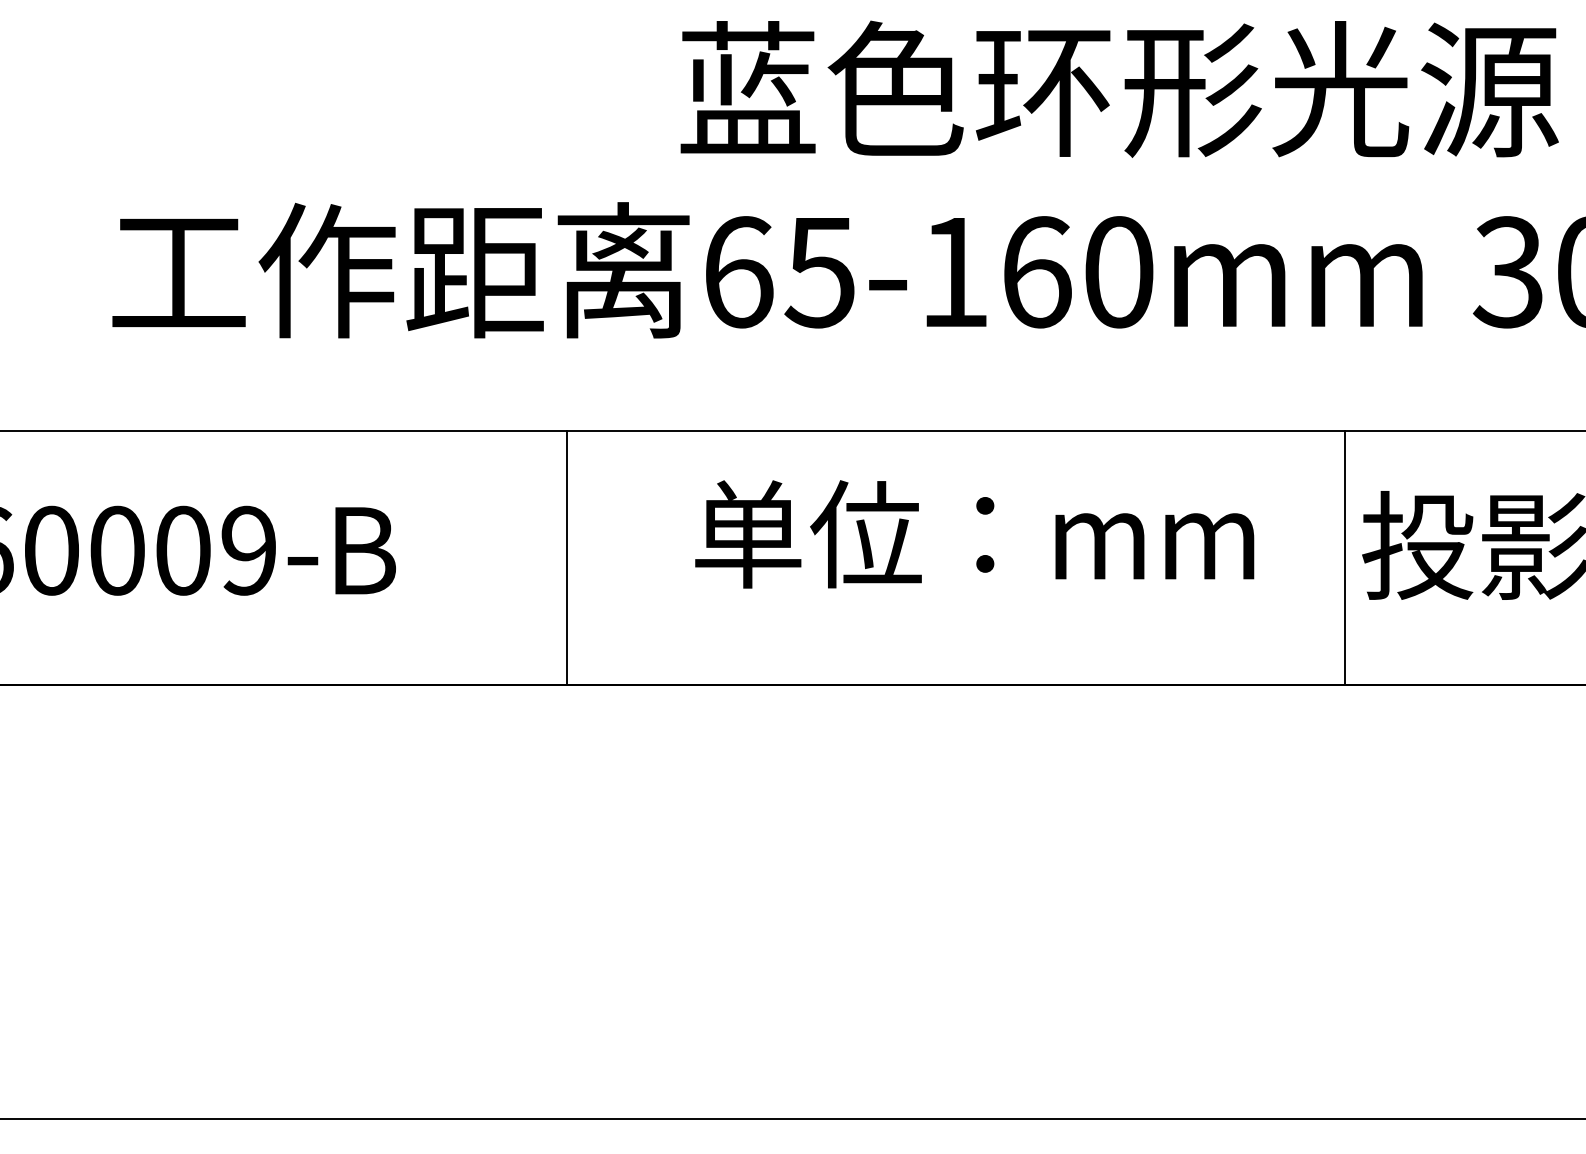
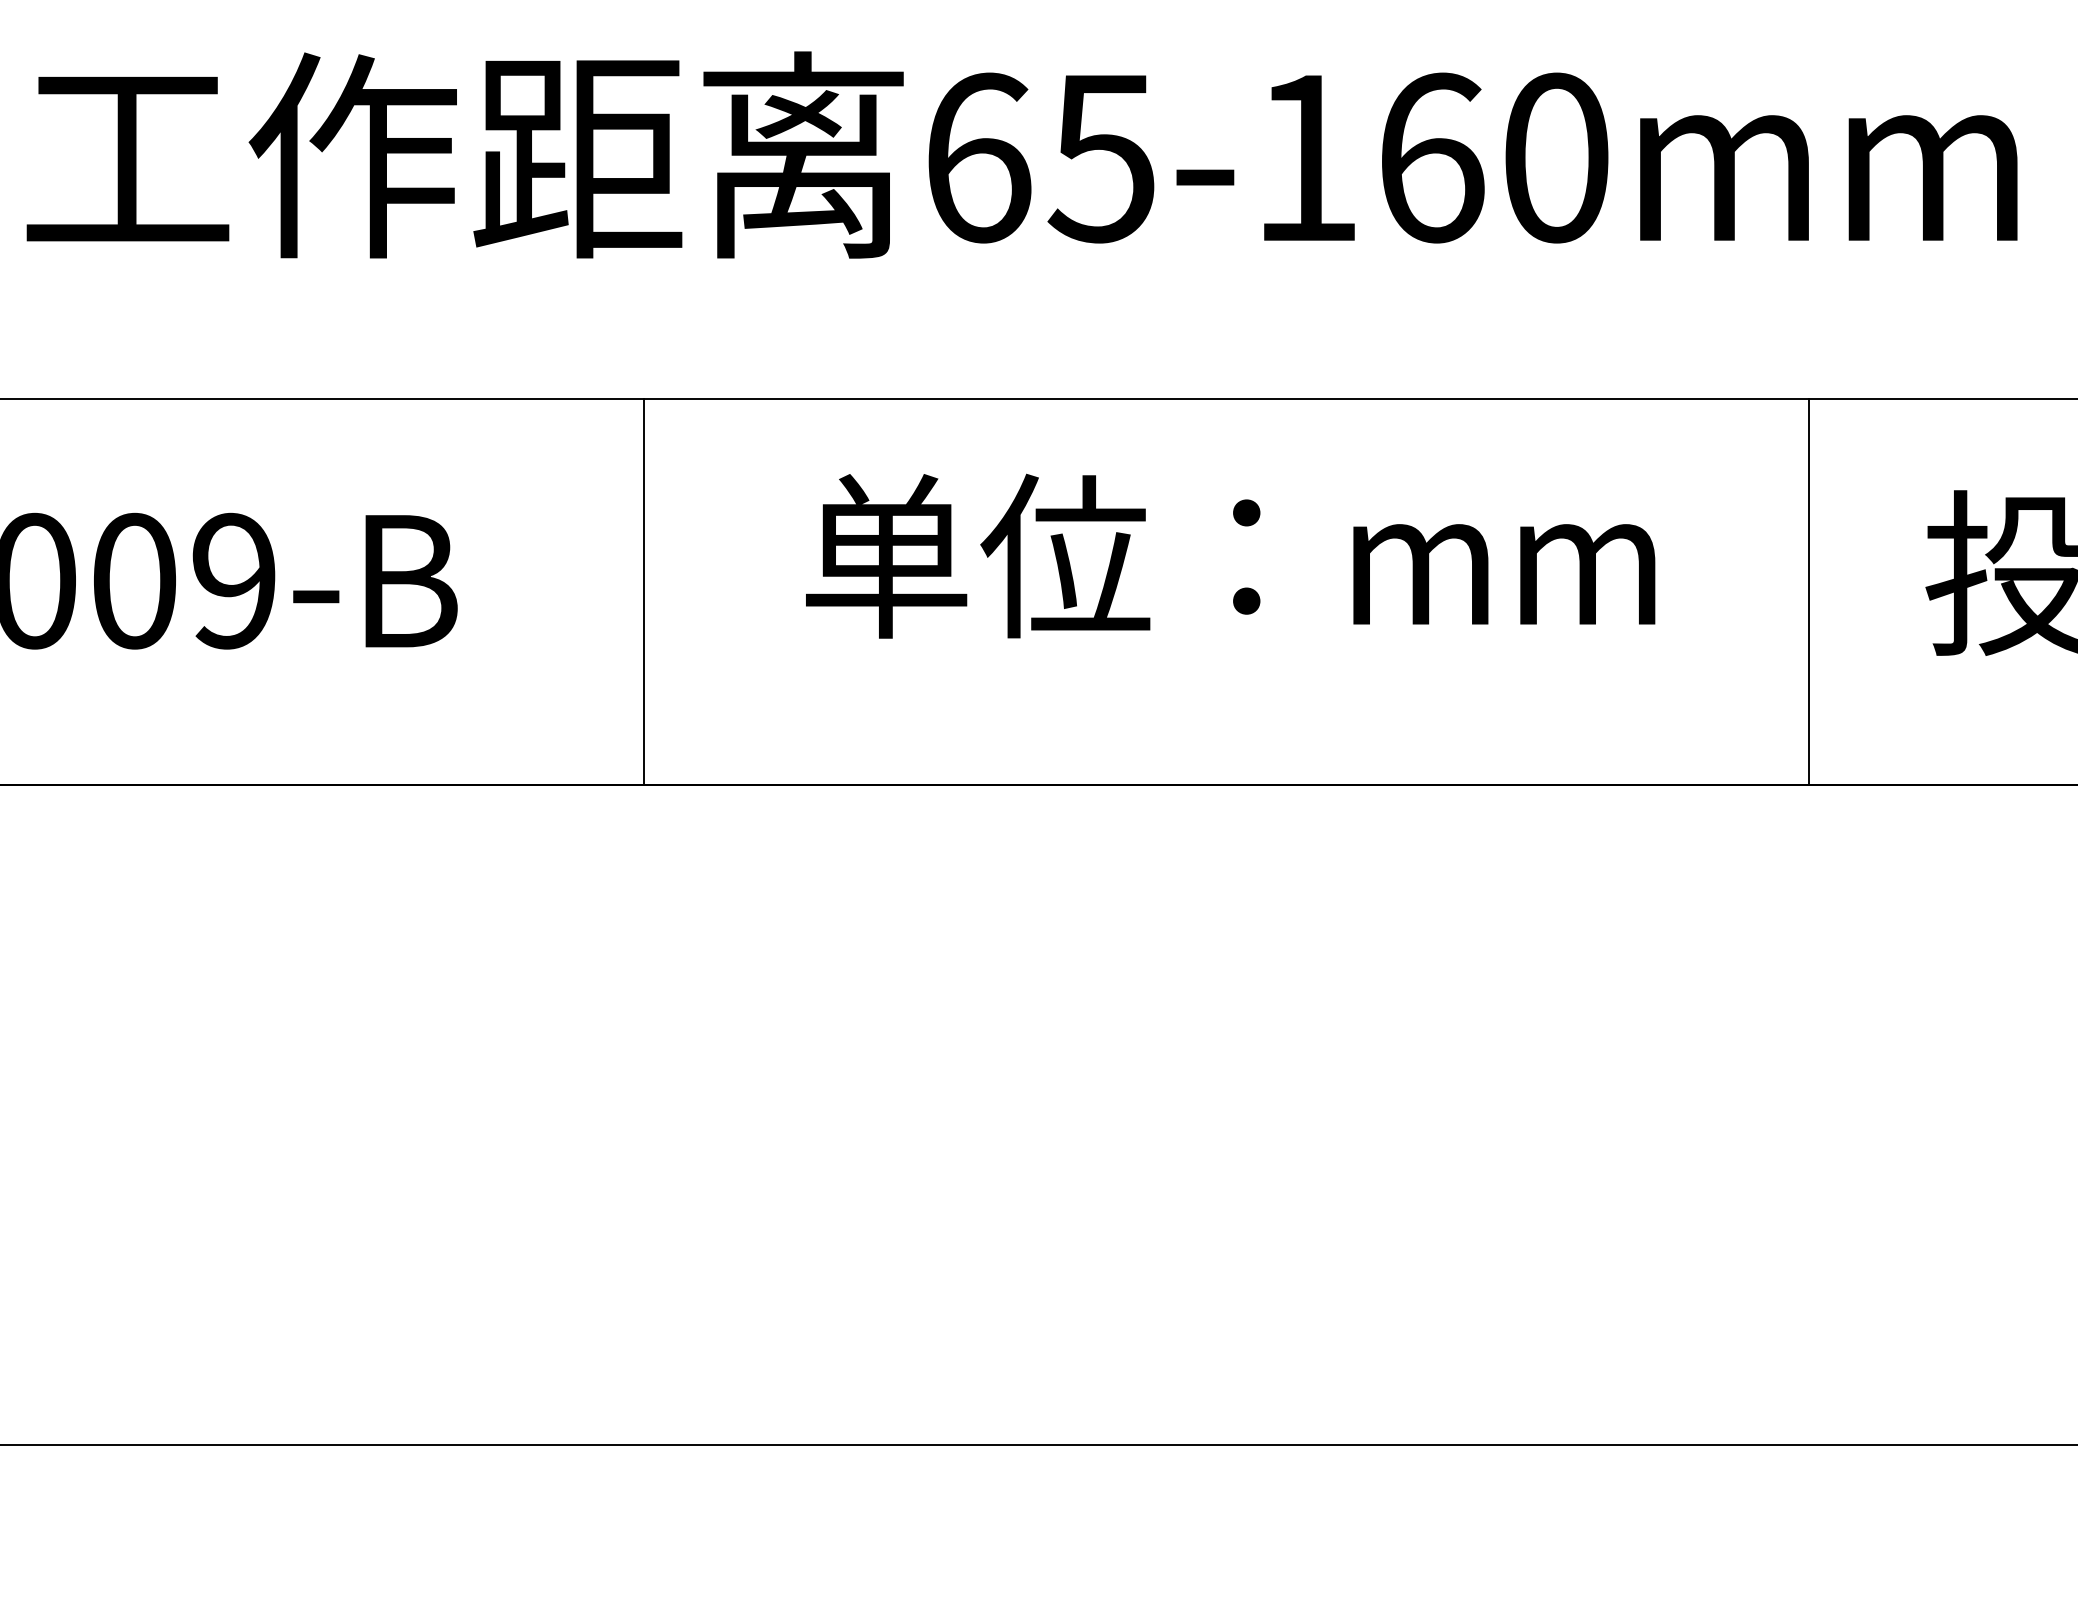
text: (974, 534) -> (1230, 556), moved
line: (566, 557) -> (643, 591), moved
line: (1345, 557) -> (1809, 591), moved

